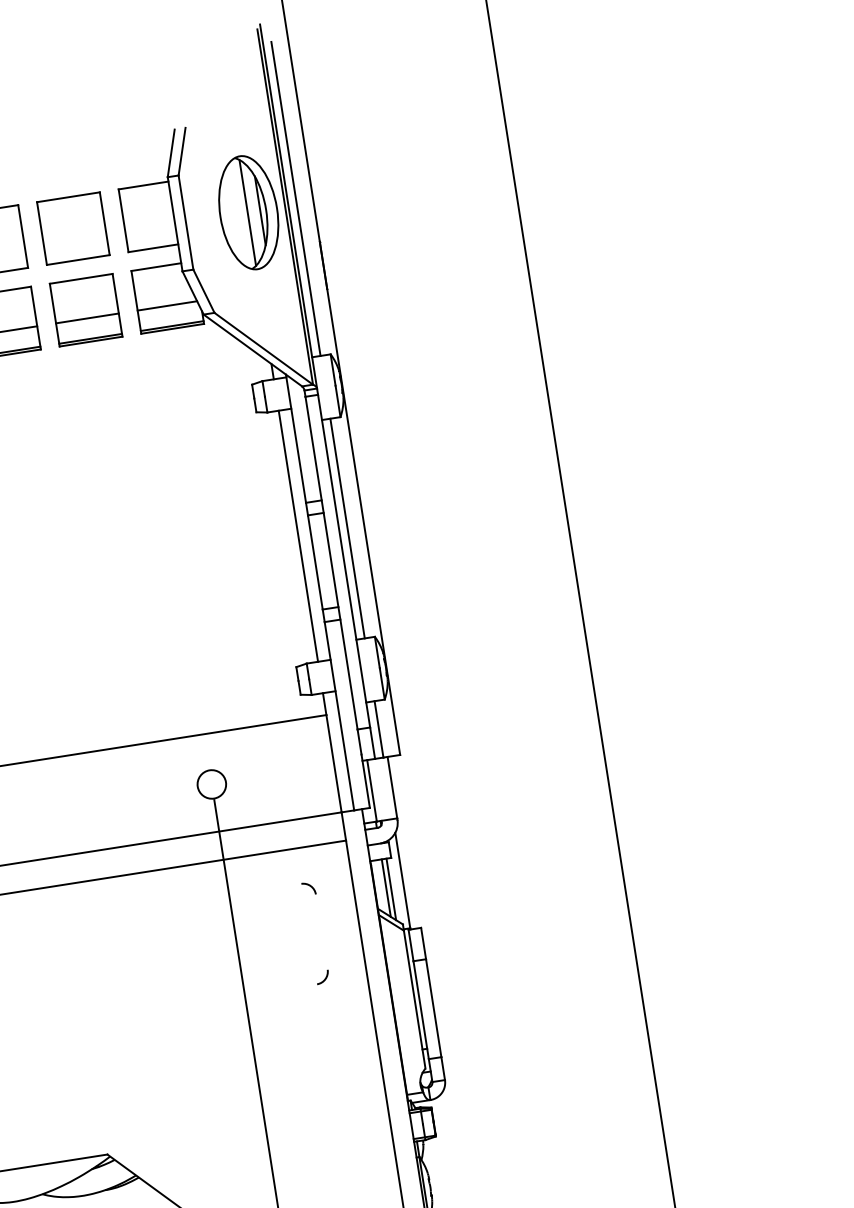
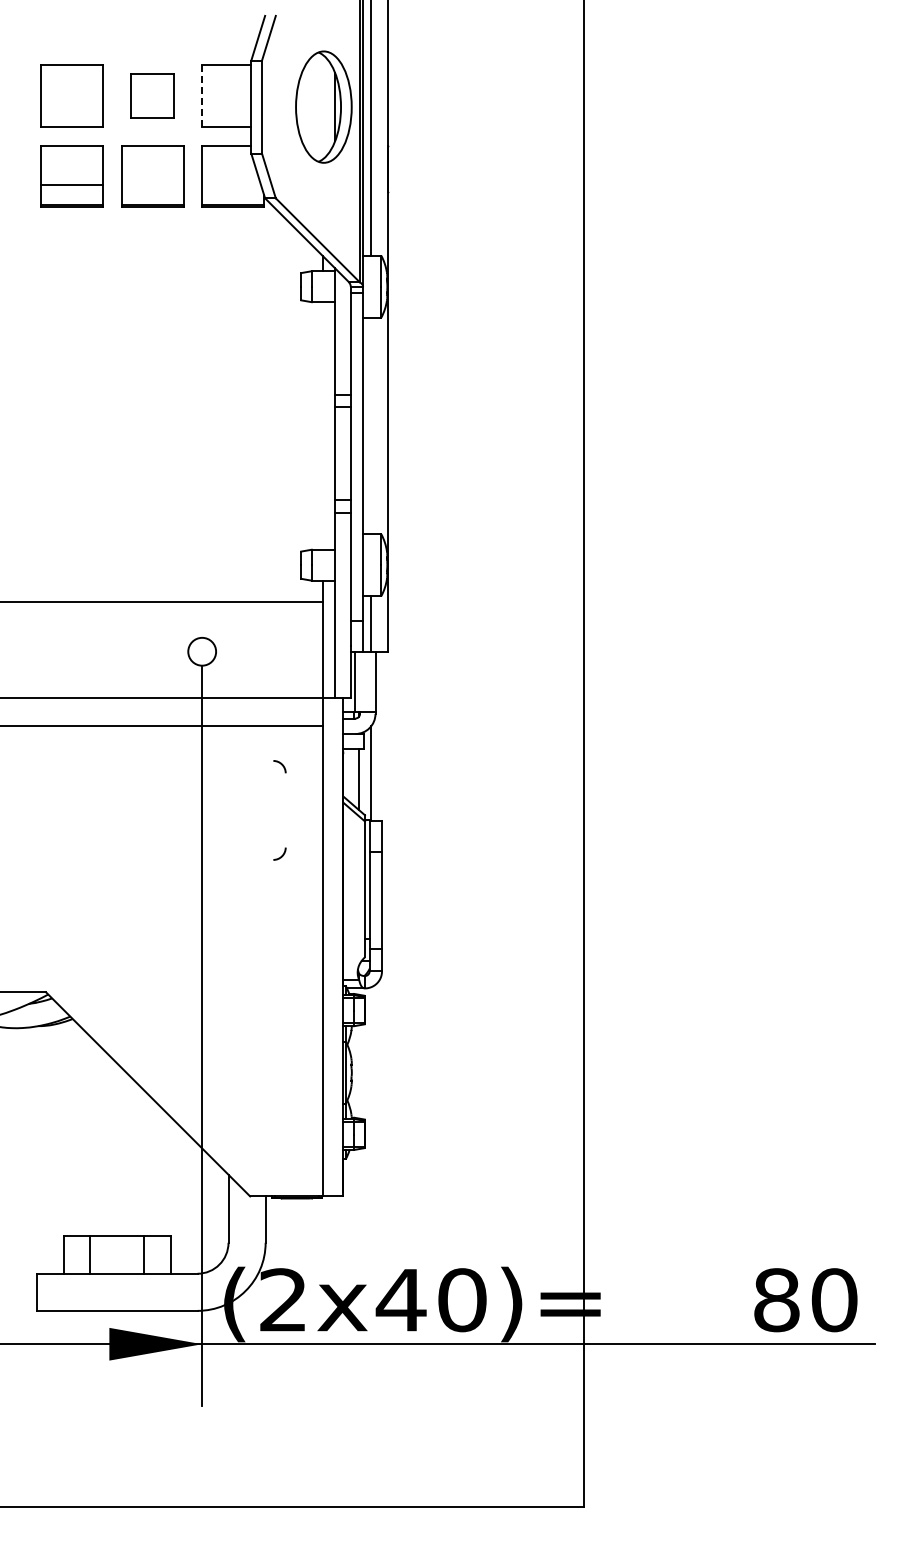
line: (247, 212) -> (322, 106), removed
line: (123, 221) -> (202, 96), solid -> dashed
part: (73, 228) -> (152, 95), size x0.7
line: (167, 305) -> (231, 184), removed
line: (87, 318) -> (152, 184), removed
line: (347, 528) -> (371, 425), removed
line: (297, 535) -> (322, 425), removed
line: (386, 887) -> (354, 777), removed

